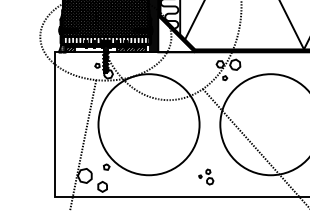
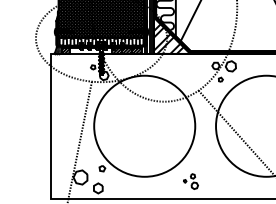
hatch: (176, 34) -> (172, 36), added
part: (206, 176) -> (191, 181), moved

